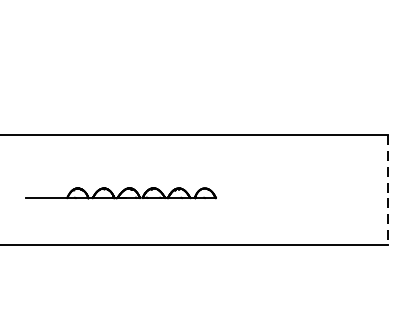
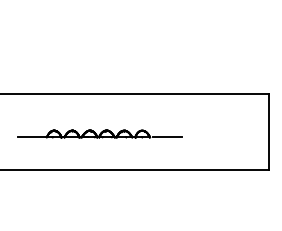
line: (388, 191) -> (269, 132), dashed -> solid
line: (241, 198) -> (167, 137), added

